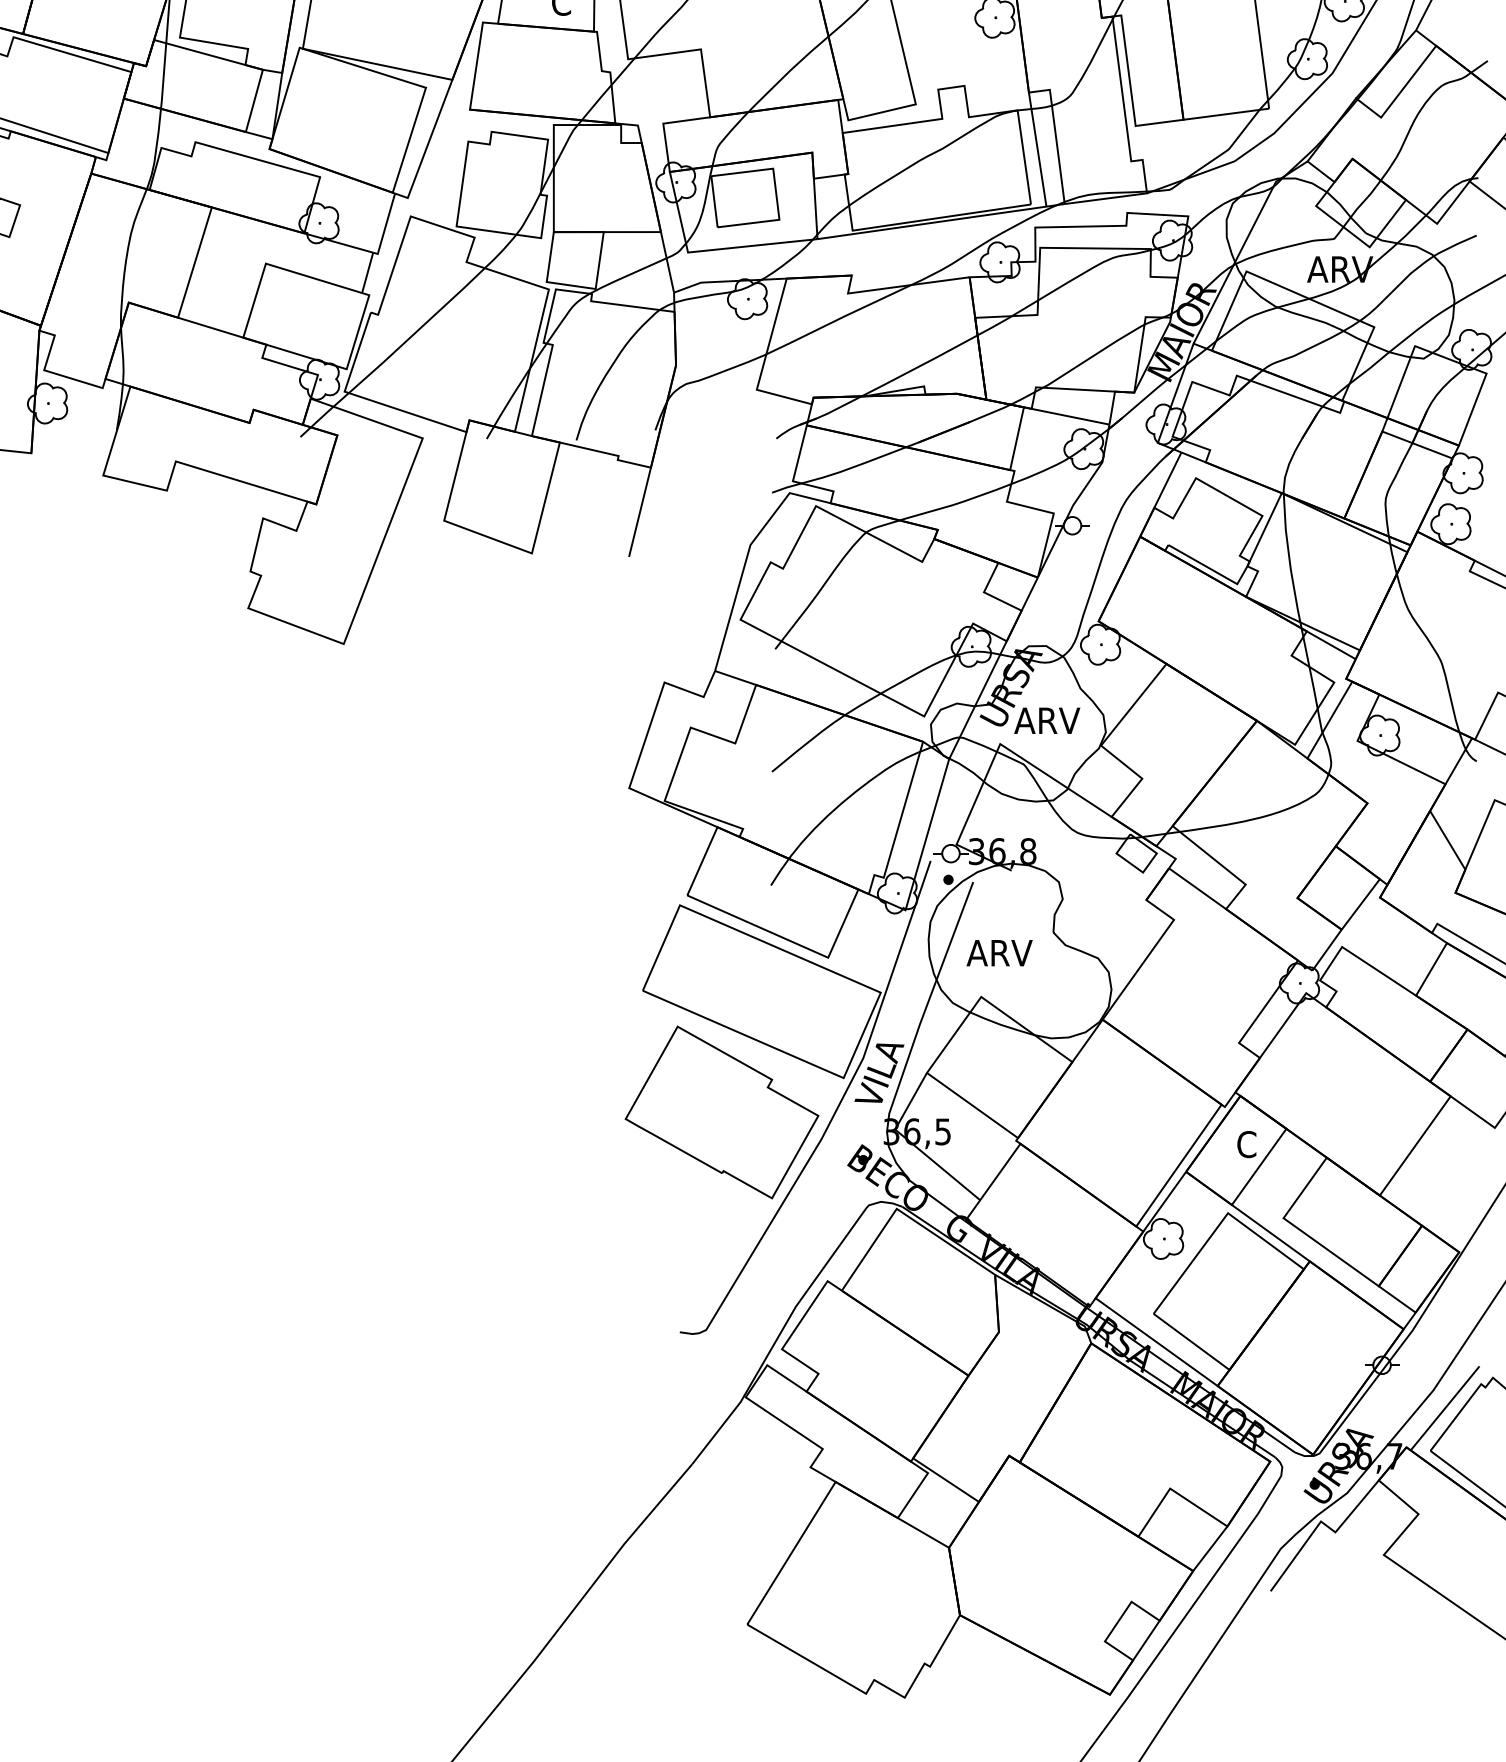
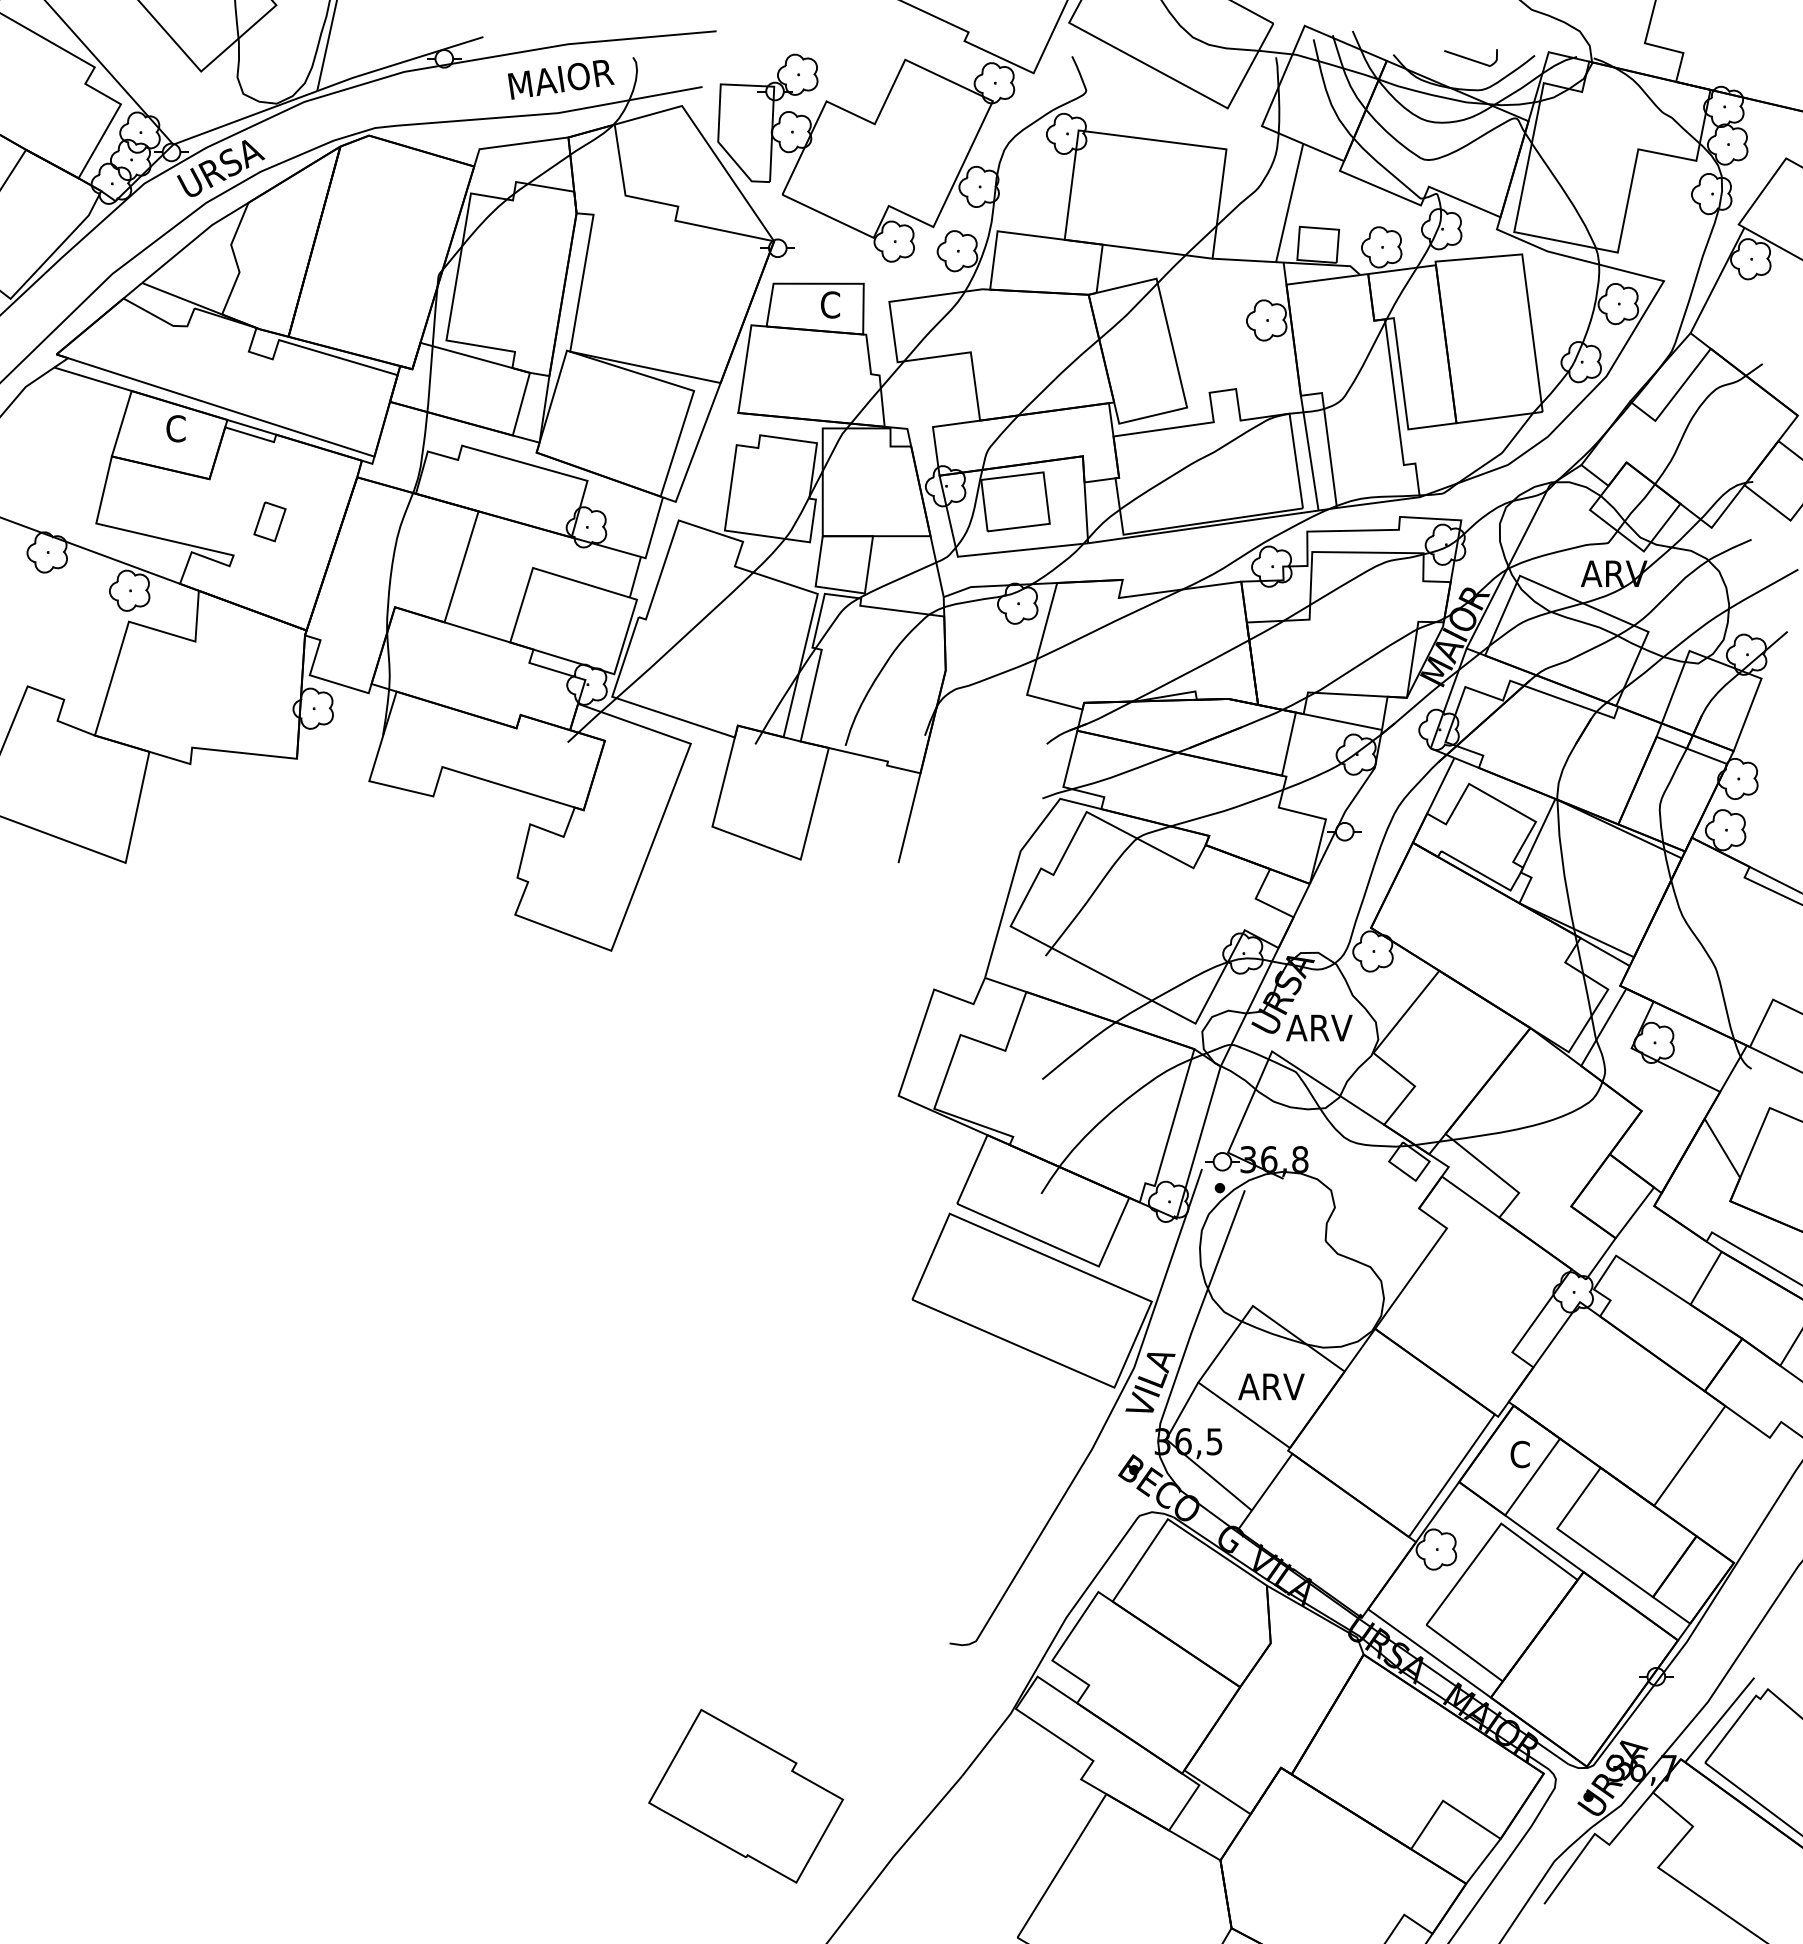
text: (999, 952) -> (1271, 1386), moved
part: (722, 1111) -> (746, 1795), moved

